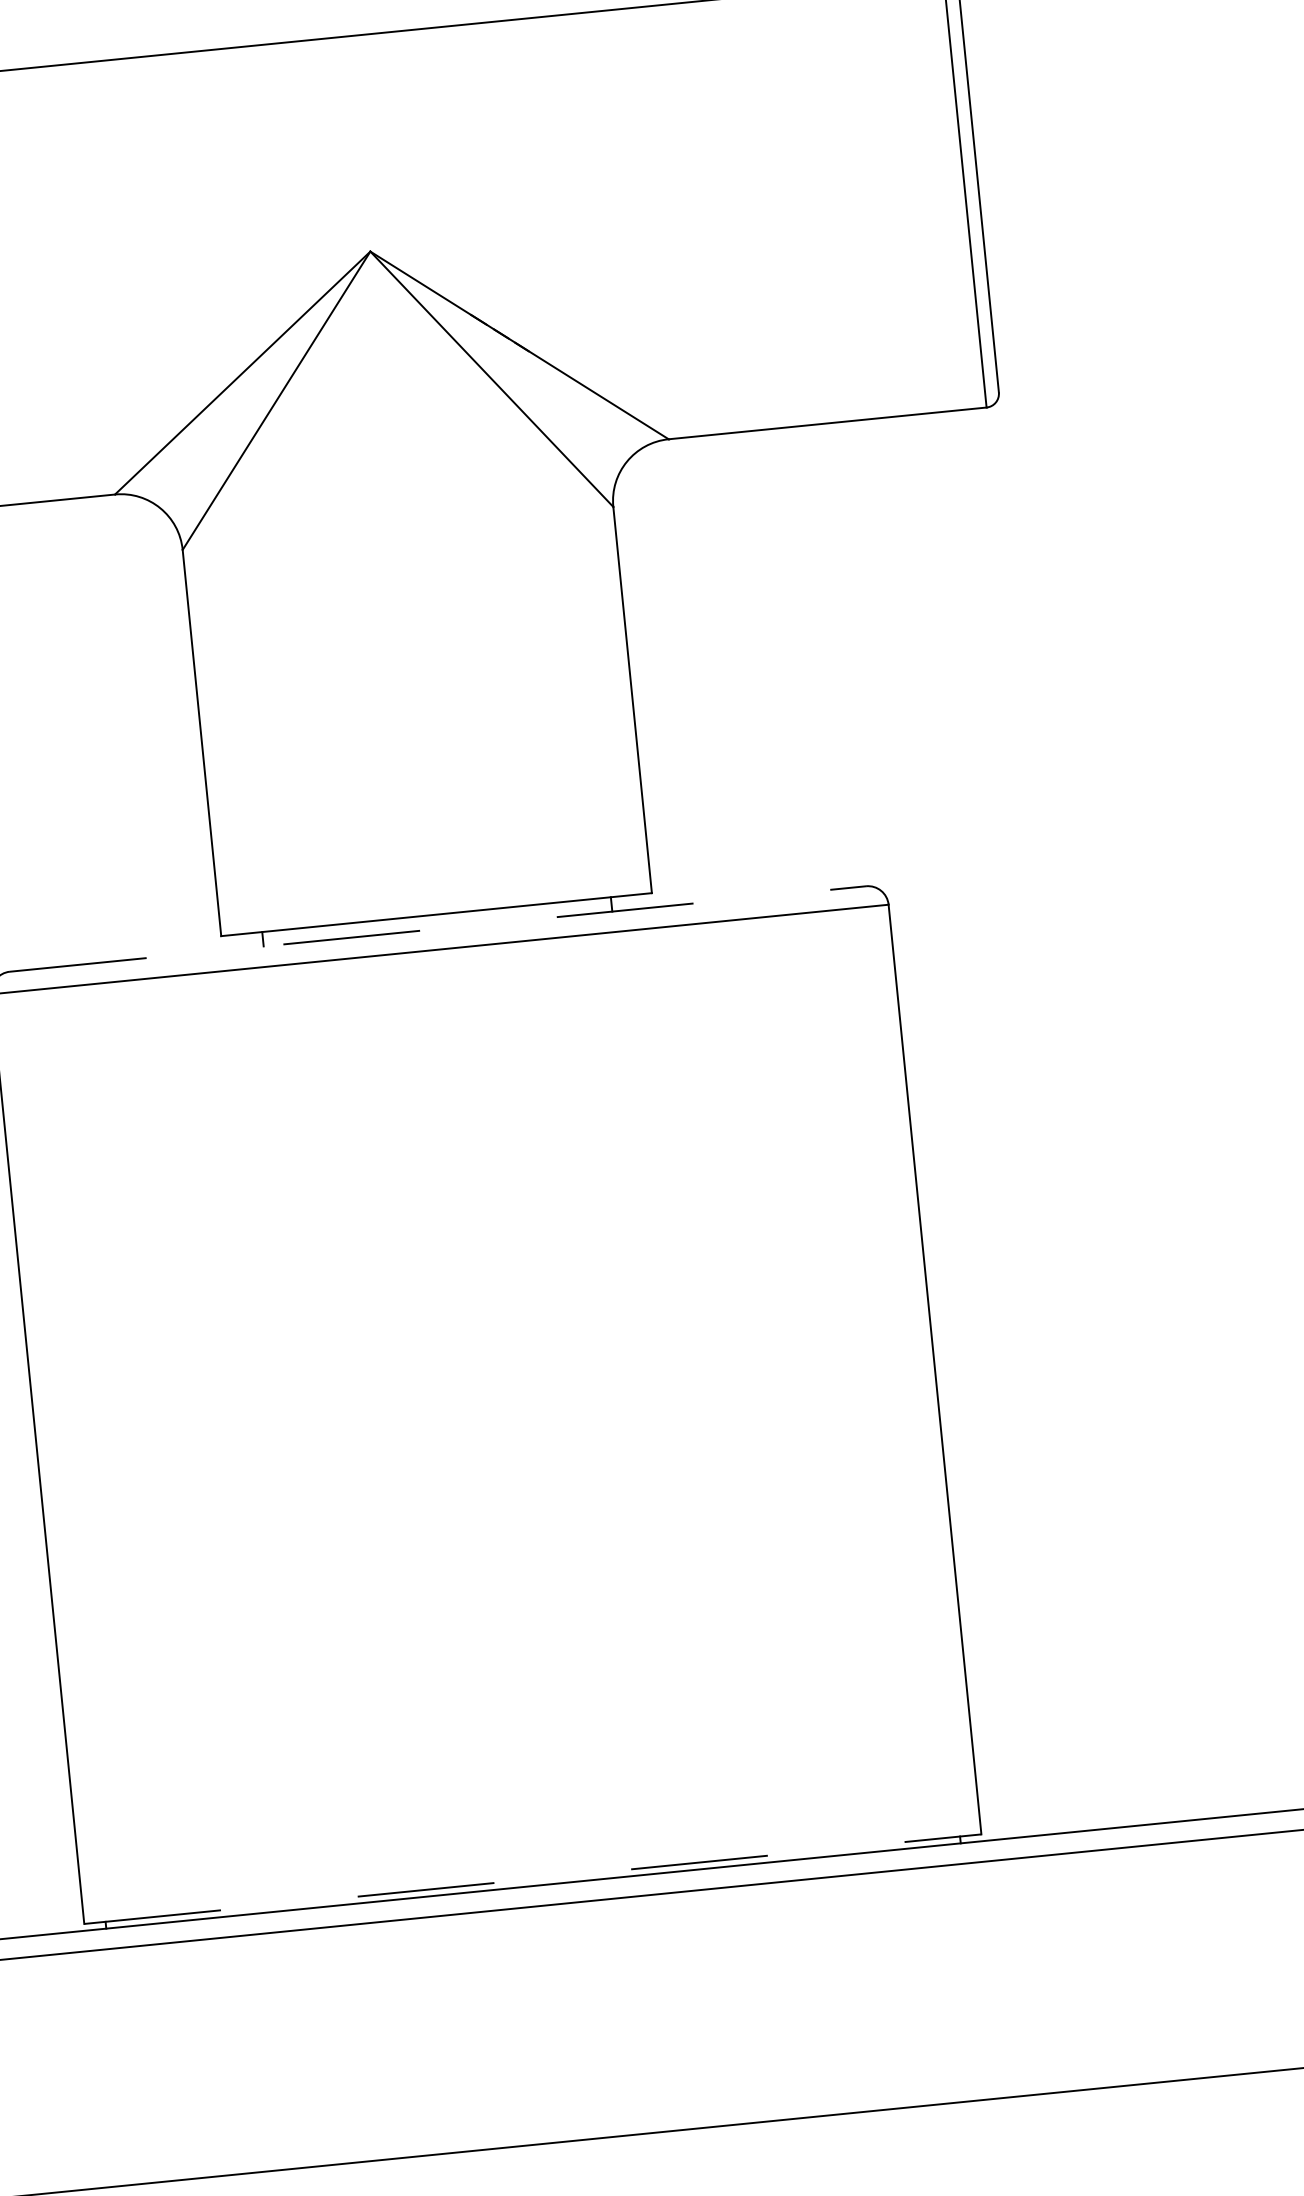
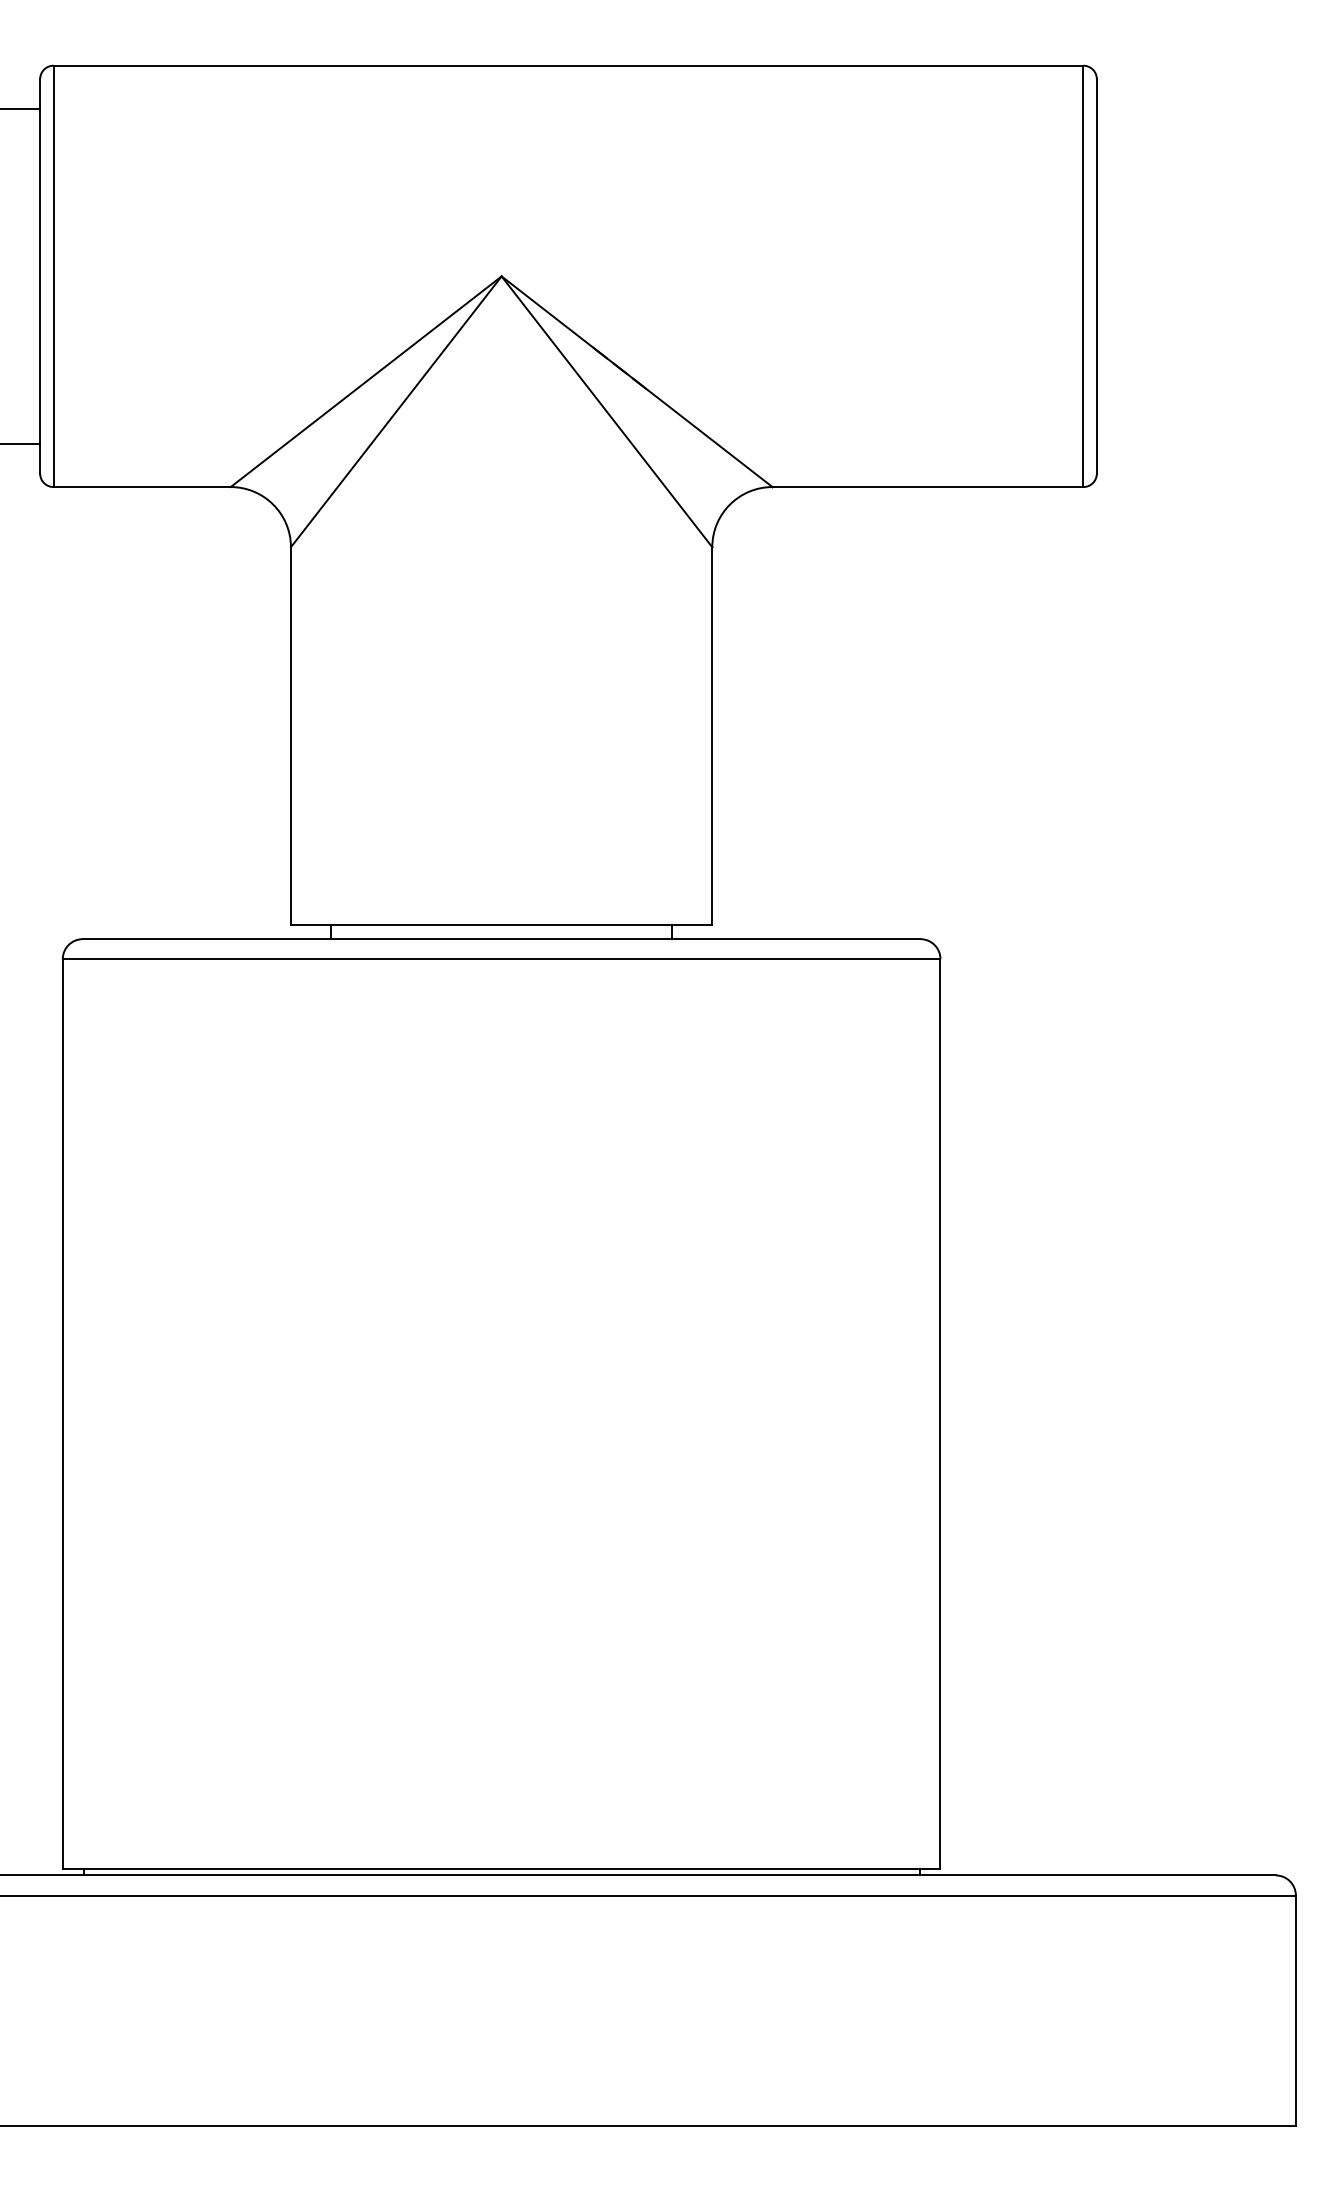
line: (437, 929) -> (501, 939), dashed -> solid
line: (532, 1878) -> (501, 1868), dashed -> solid

